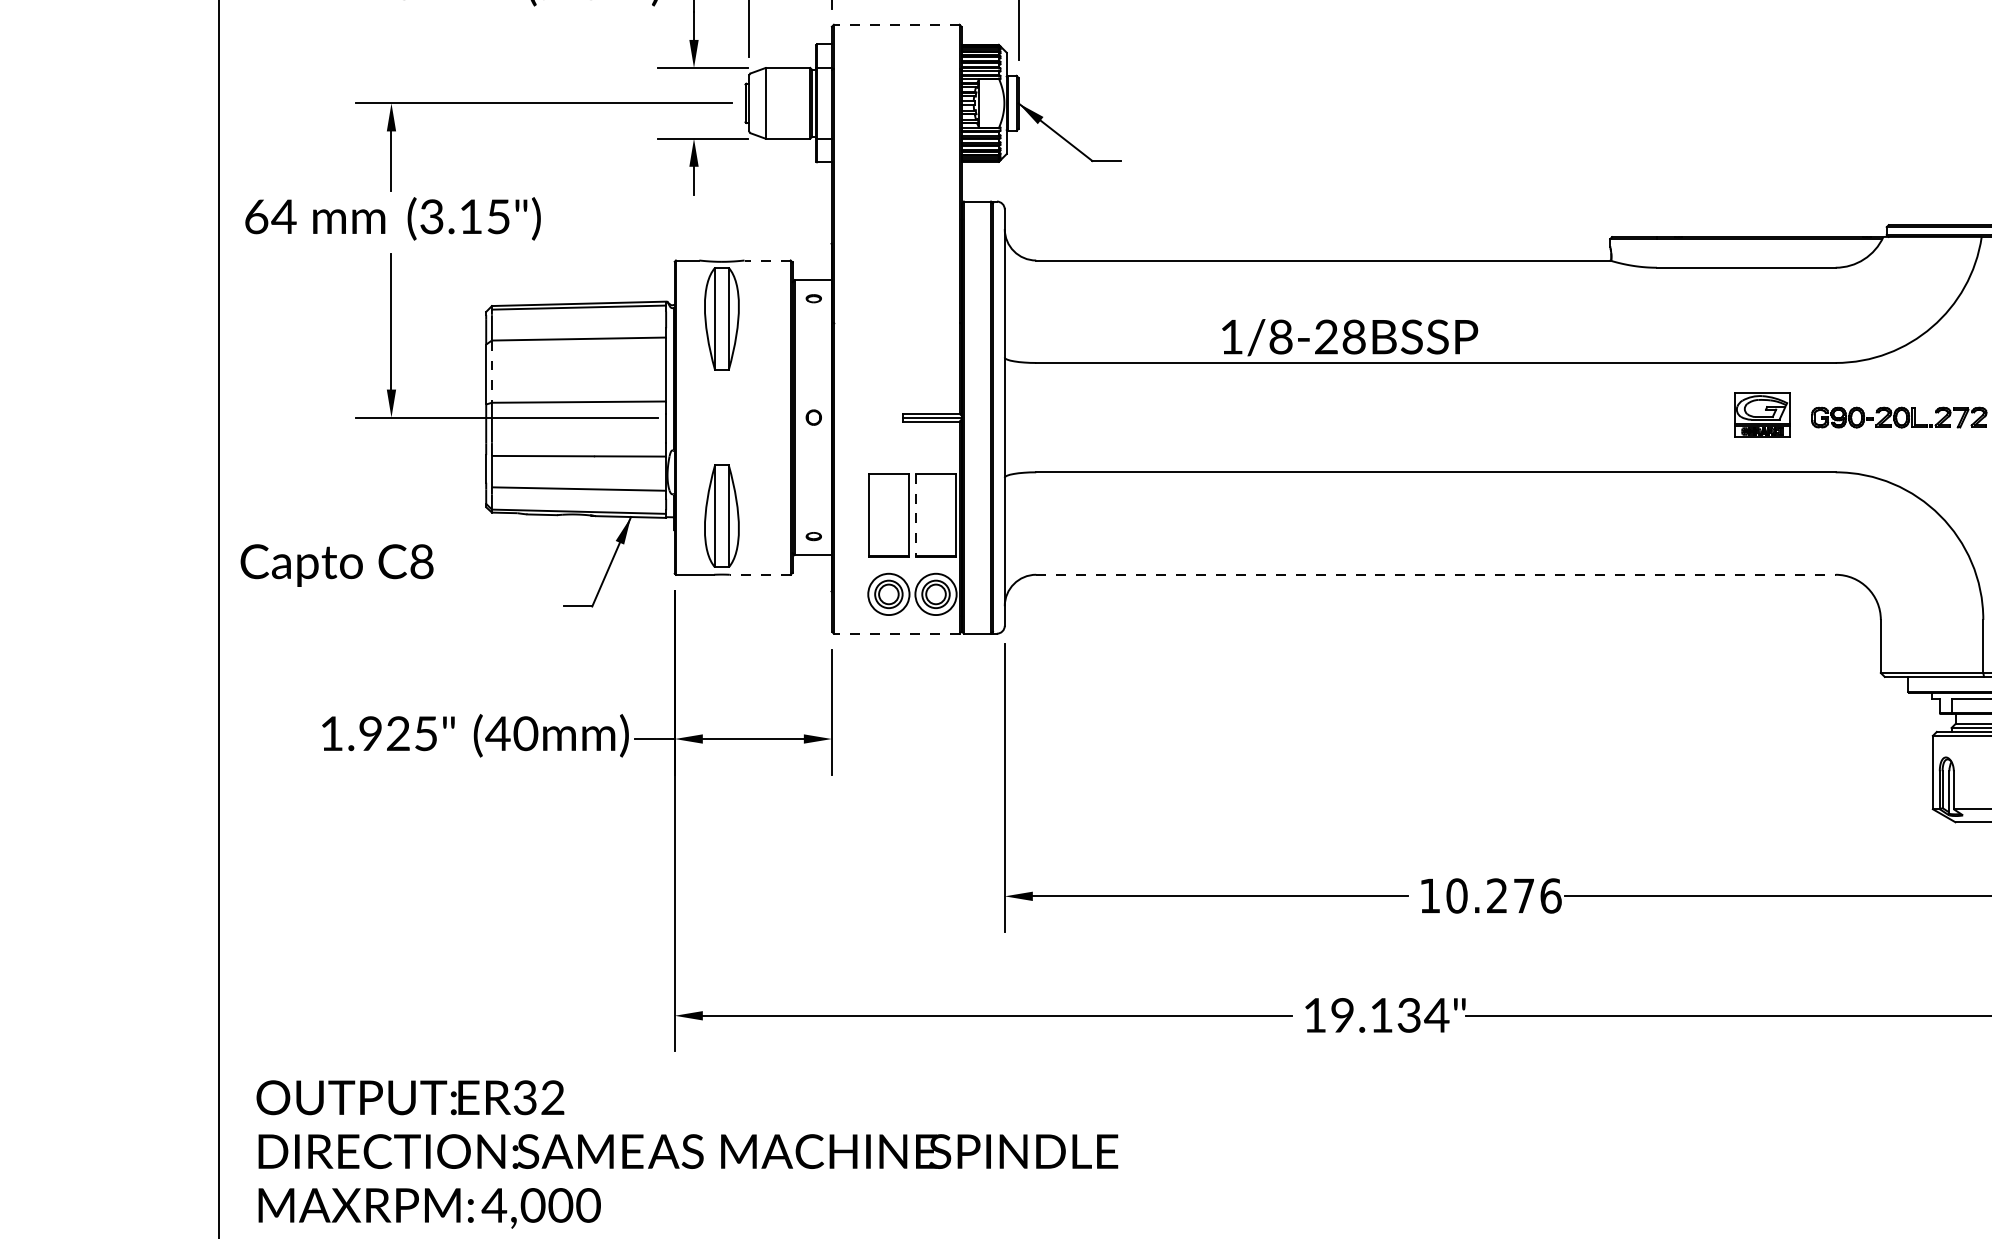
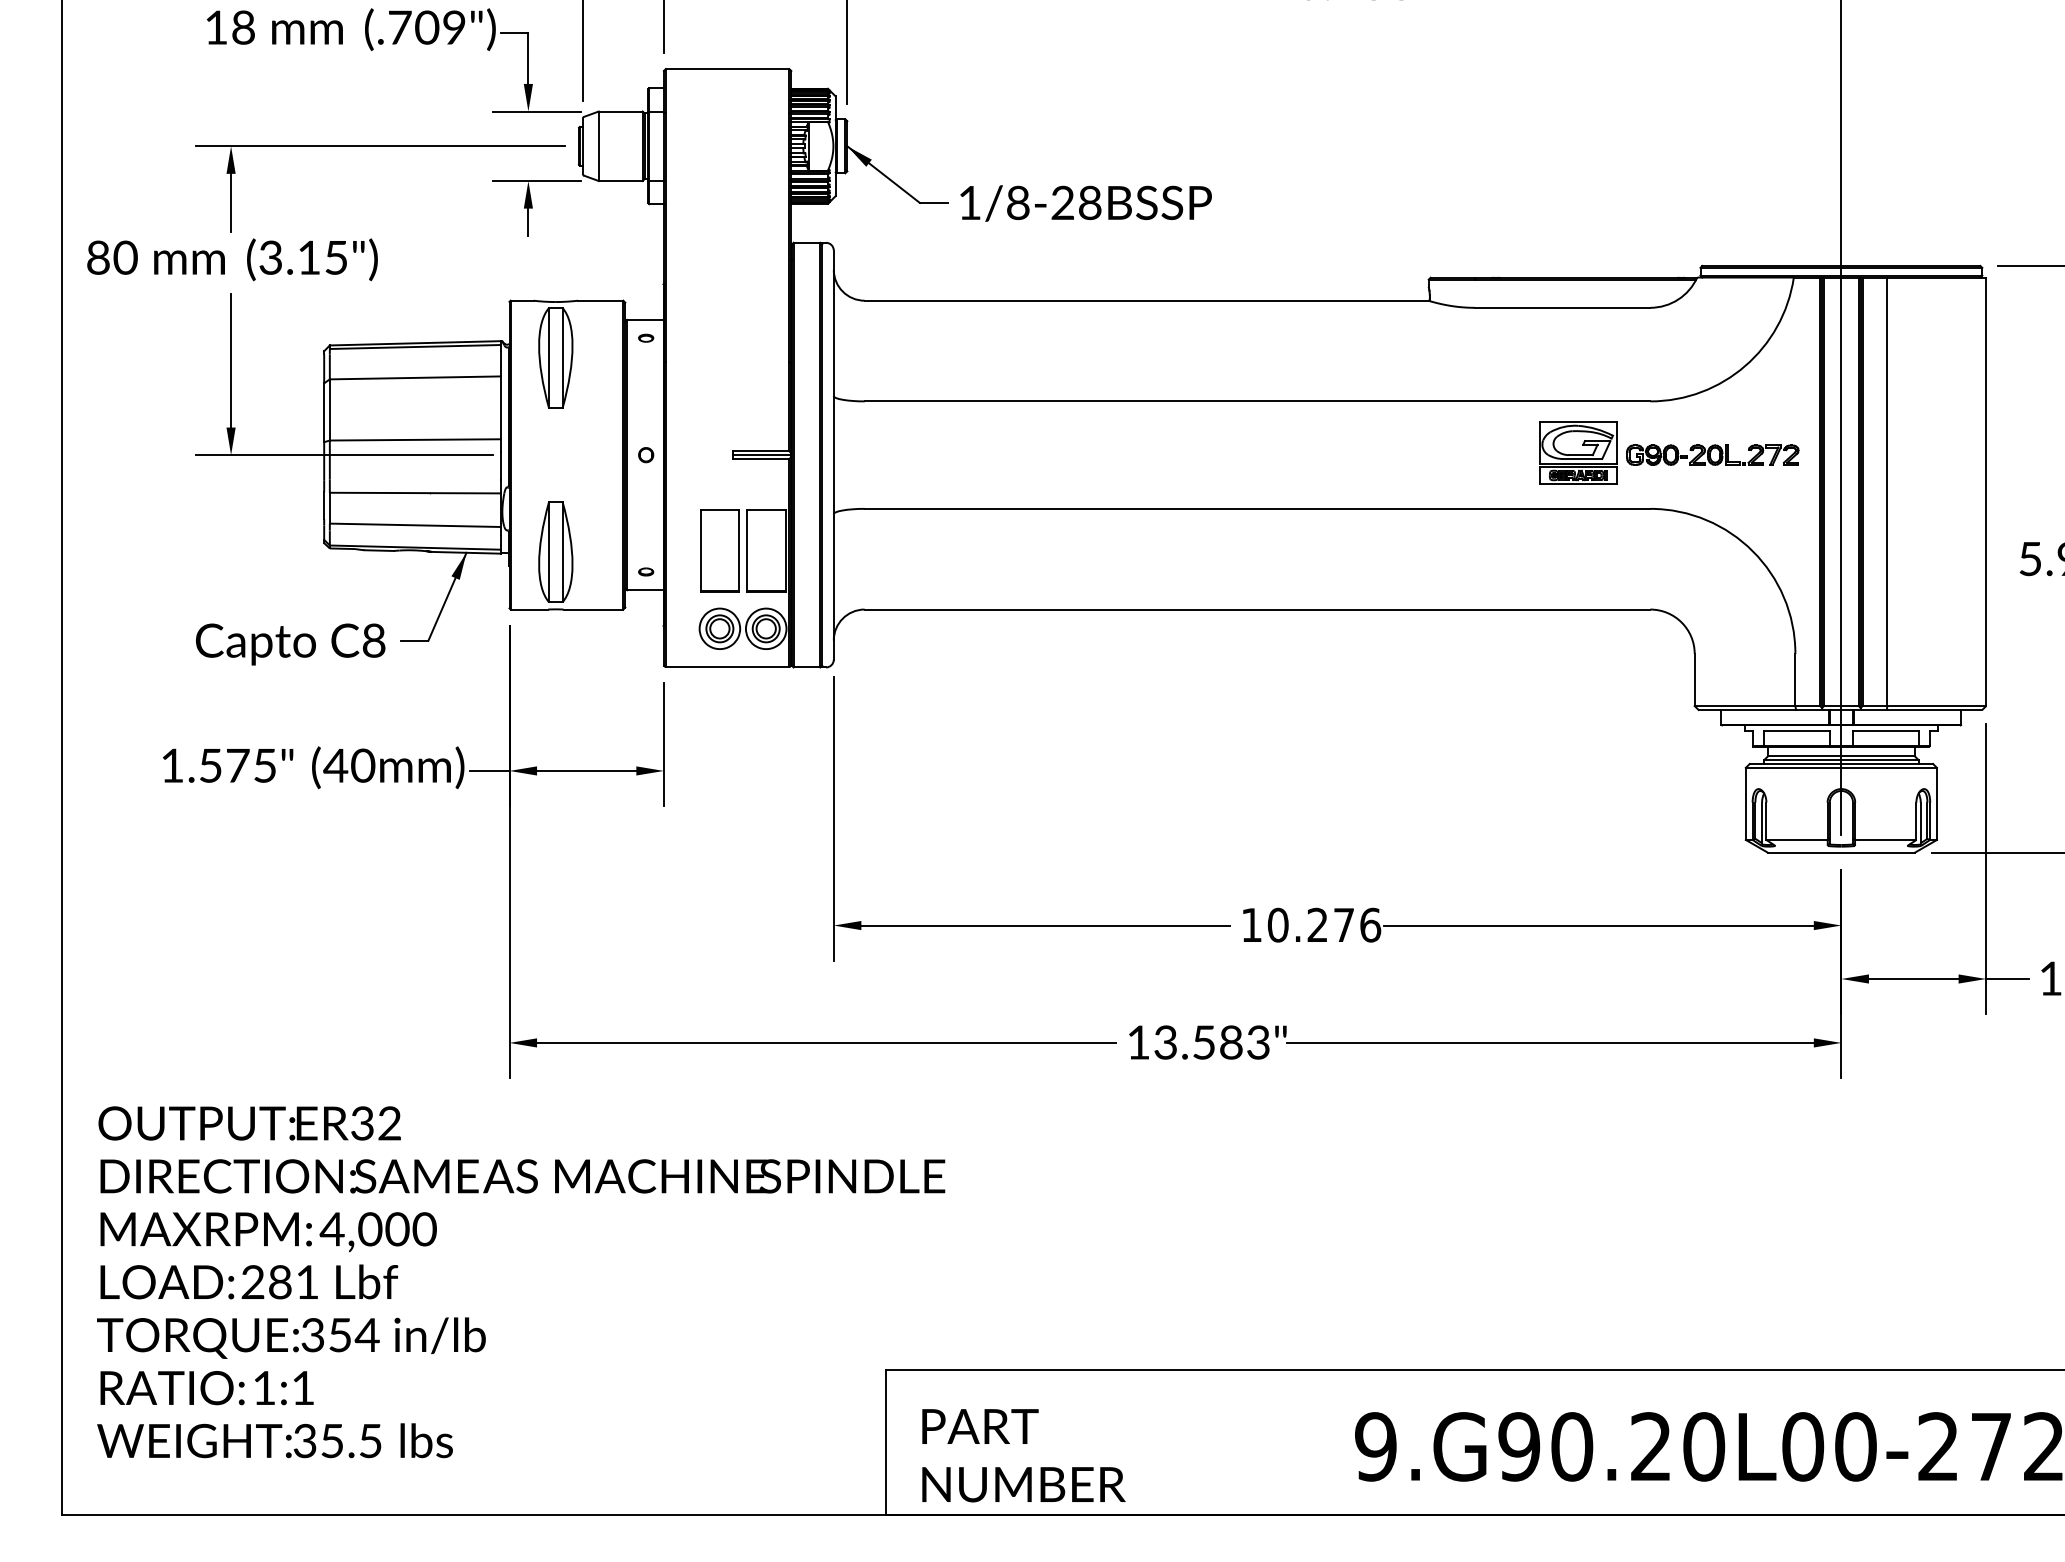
line: (896, 25) -> (727, 69), dashed -> solid
text: (270, 216) -> (112, 257), 64 -> 80
line: (767, 260) -> (600, 300), dashed -> solid
text: (1349, 337) -> (1085, 203), moved
line: (491, 371) -> (329, 409), dashed -> solid
part: (1762, 414) -> (1578, 452), size x1.43
line: (915, 514) -> (746, 550), dashed -> solid
text: (336, 565) -> (290, 644), moved
line: (760, 574) -> (593, 609), dashed -> solid
line: (1435, 574) -> (1257, 609), dashed -> solid
line: (896, 633) -> (727, 667), dashed -> solid
text: (384, 733) -> (224, 765), 1.925" -> 1.575"
text: (1390, 1015) -> (1212, 1042), 19.134" -> 13.583"

